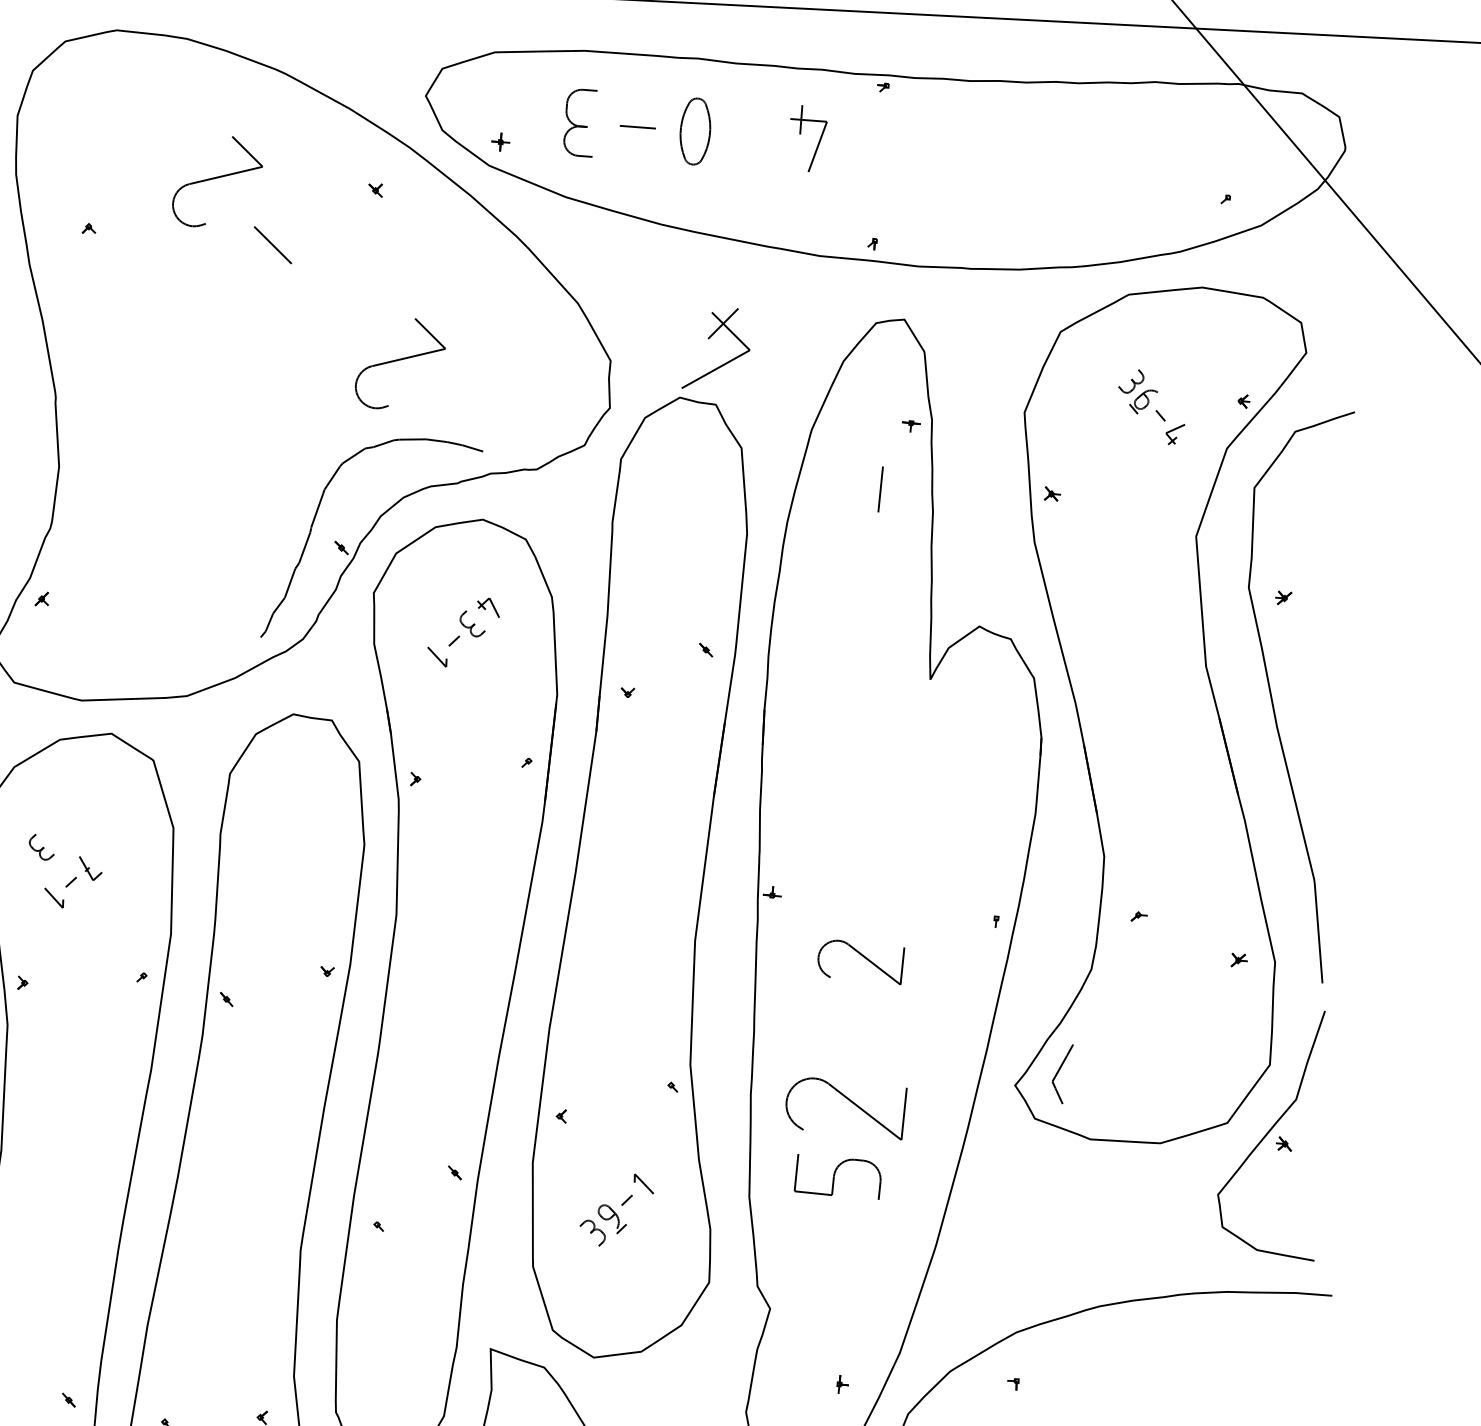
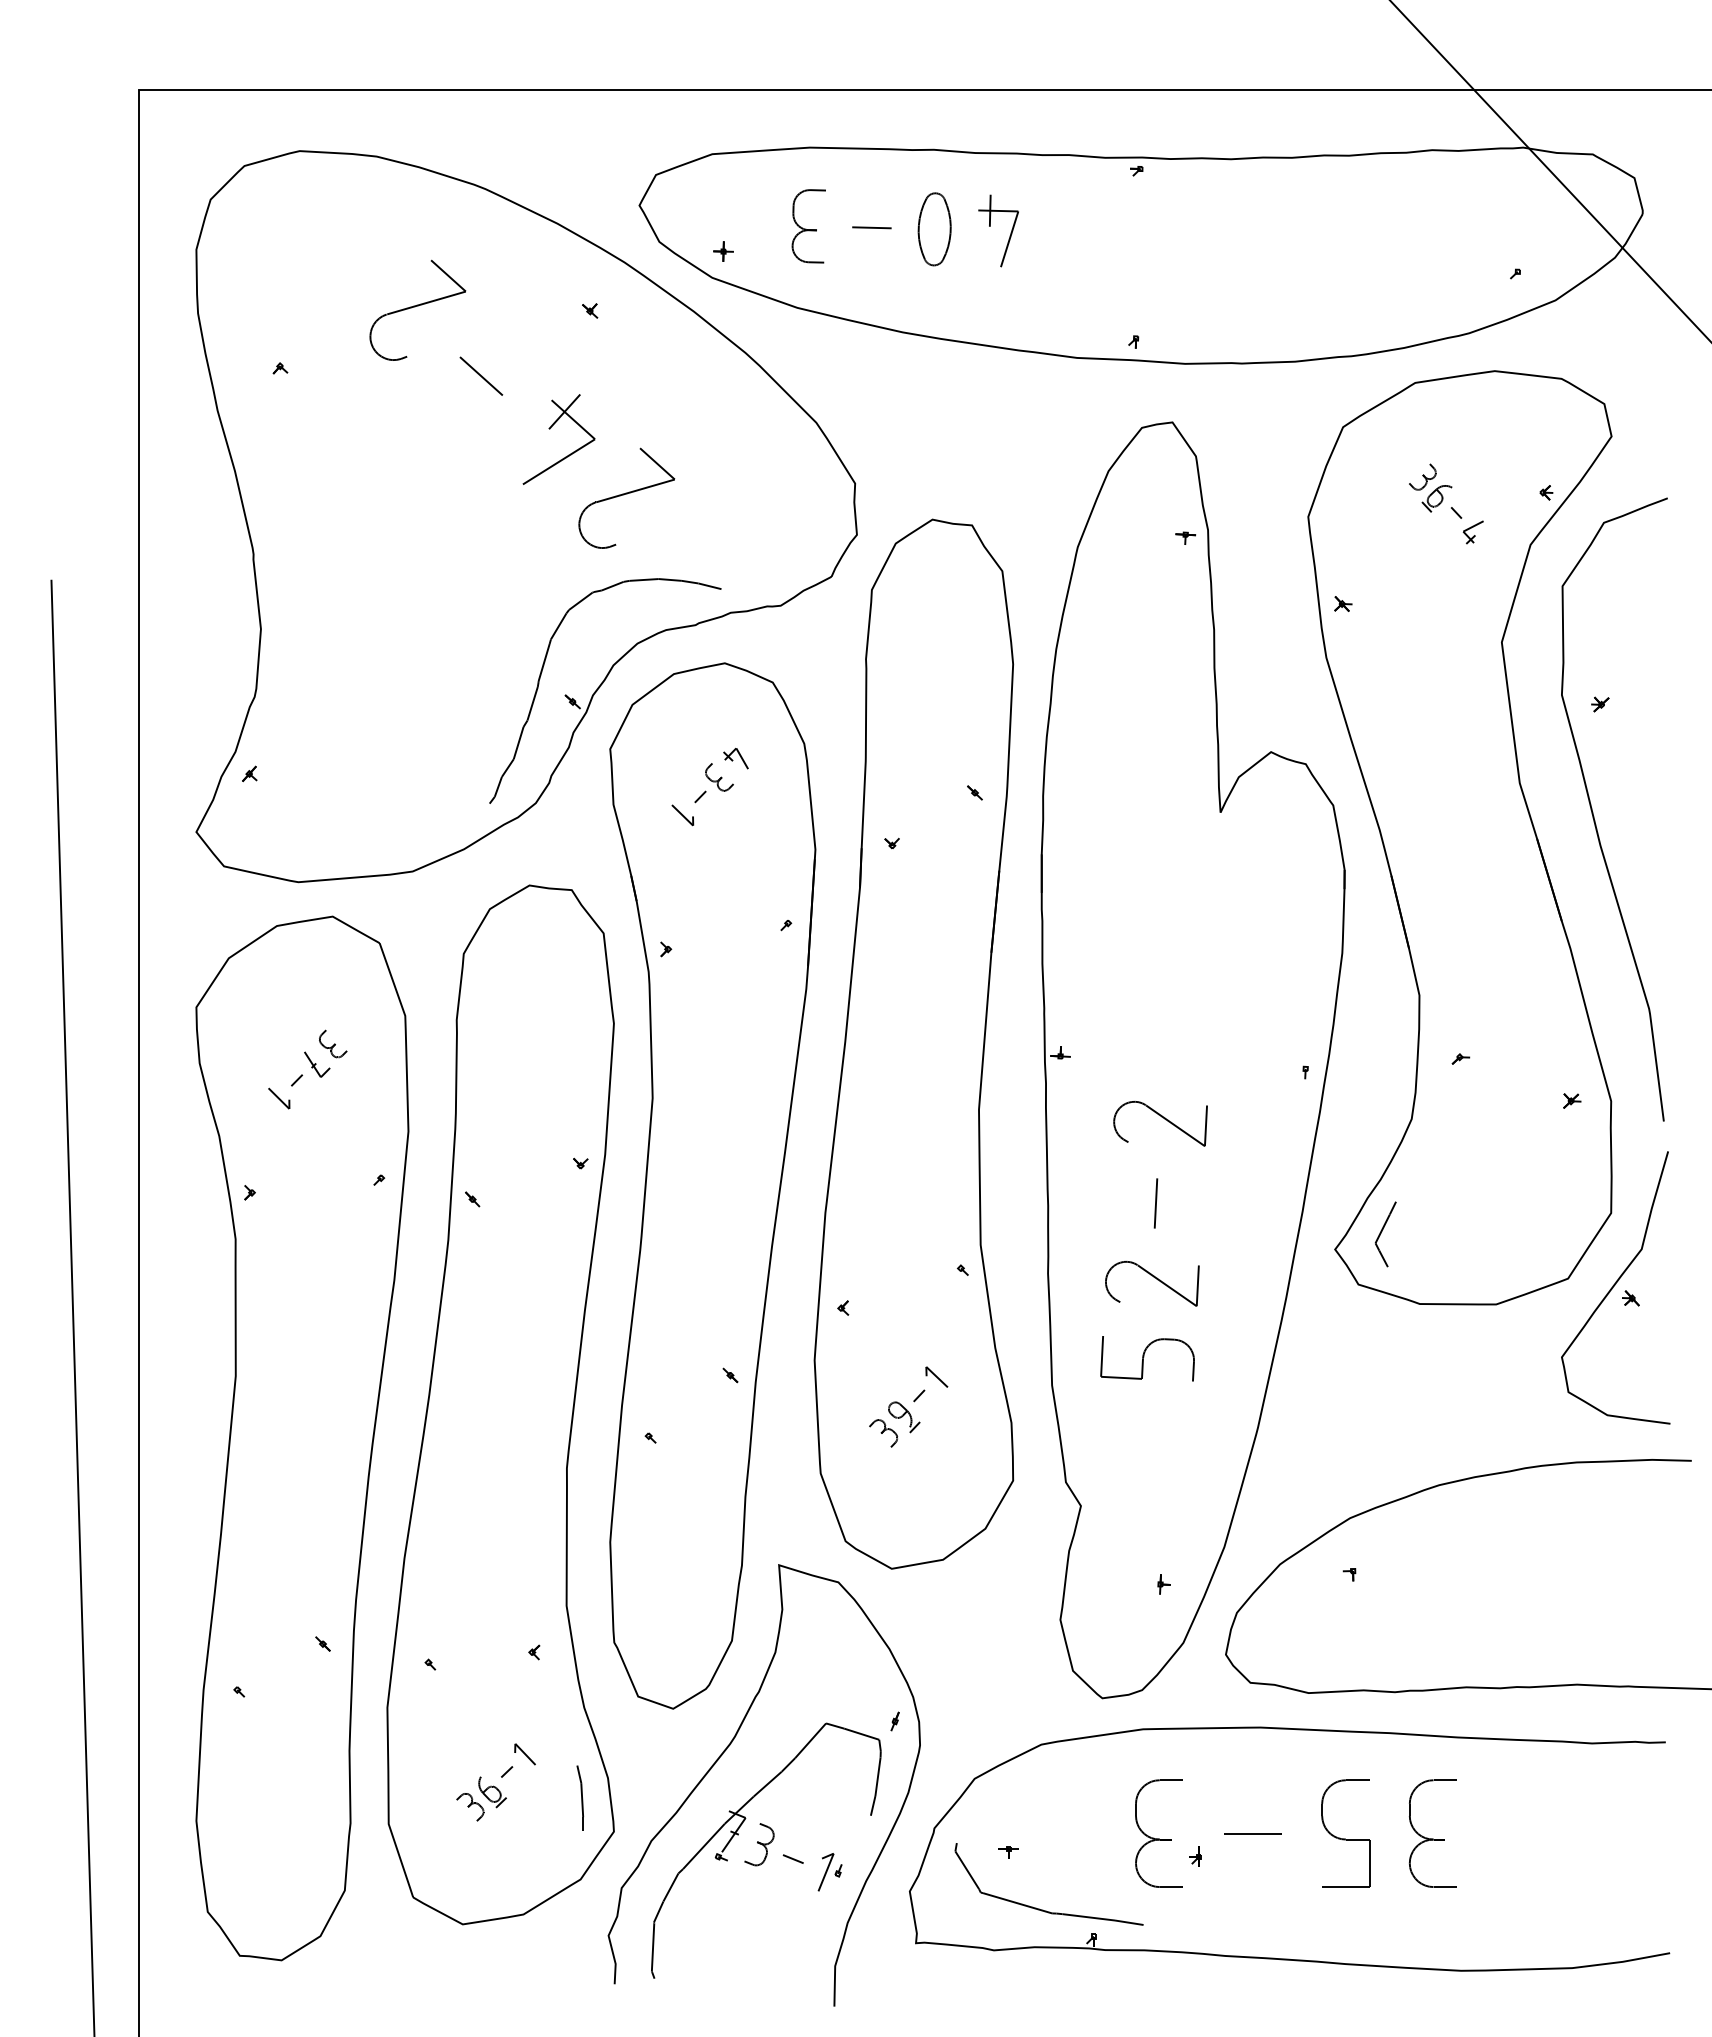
part: (800, 134) -> (990, 226), moved
part: (709, 339) -> (550, 429), moved
line: (880, 489) -> (1155, 1203), moved
part: (42, 846) -> (333, 1043), moved
part: (846, 1108) -> (1152, 1283), size x0.71

